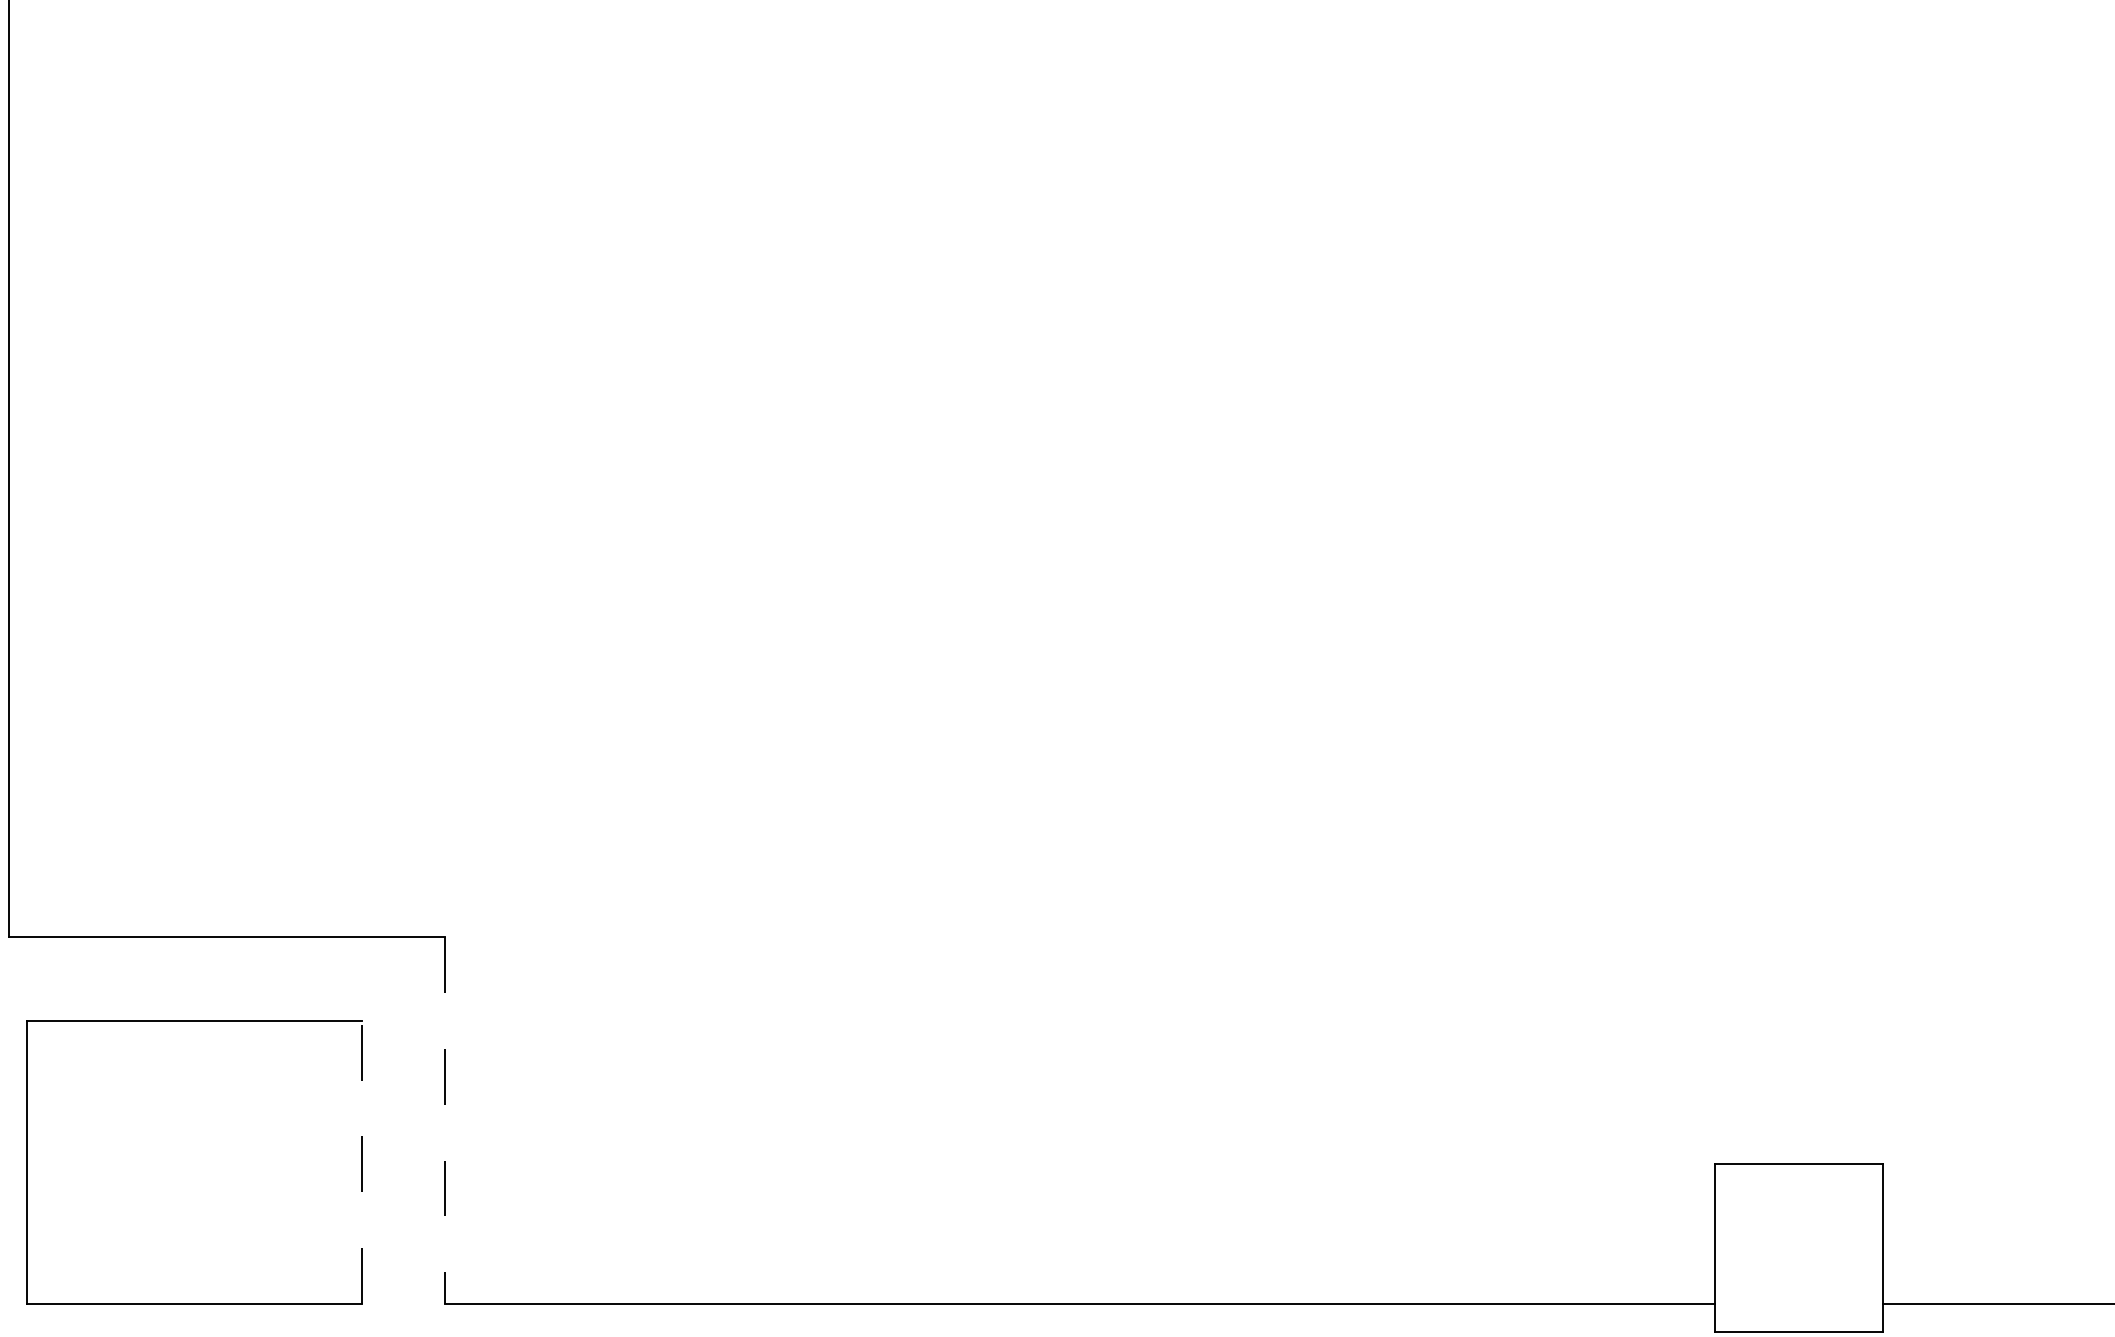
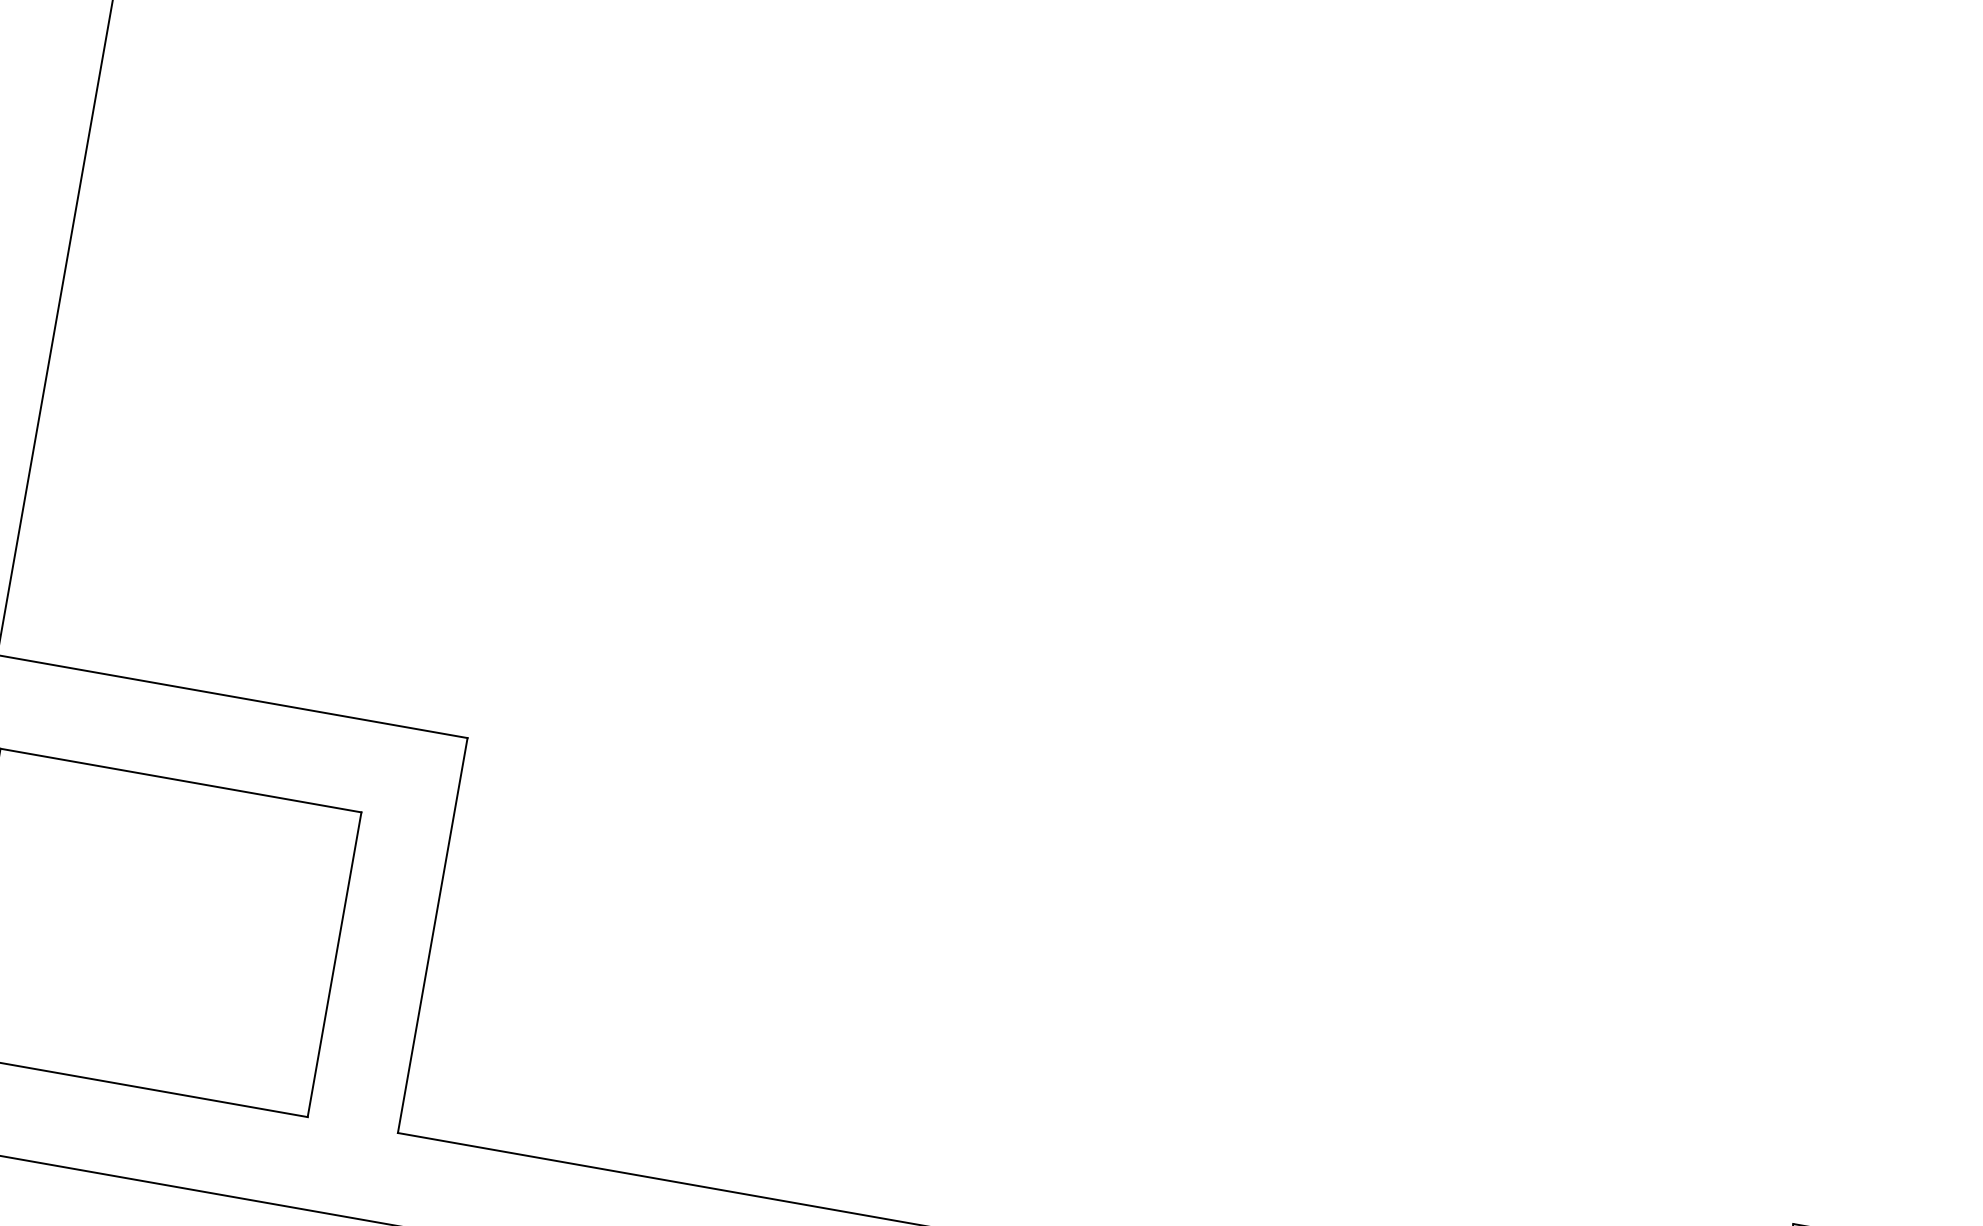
line: (445, 1121) -> (432, 936), dashed -> solid
line: (361, 1161) -> (334, 963), dashed -> solid

